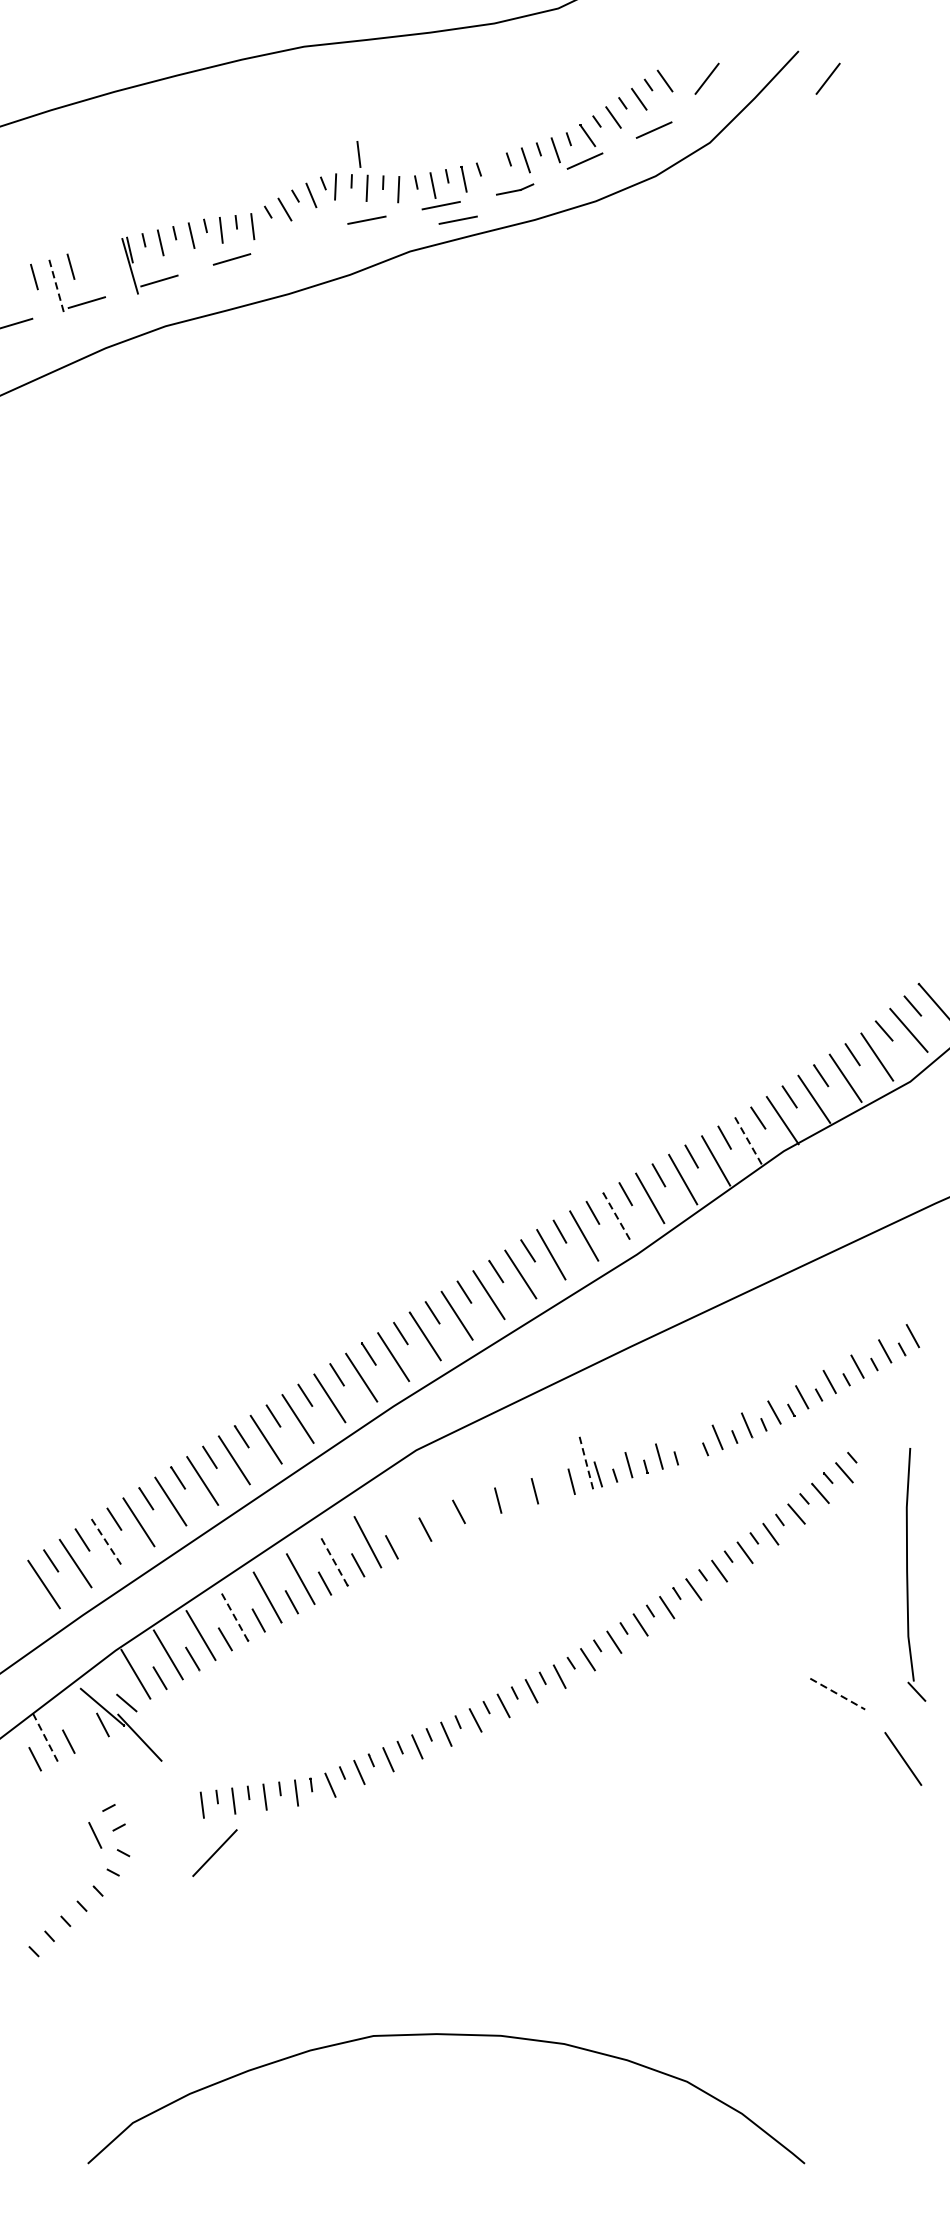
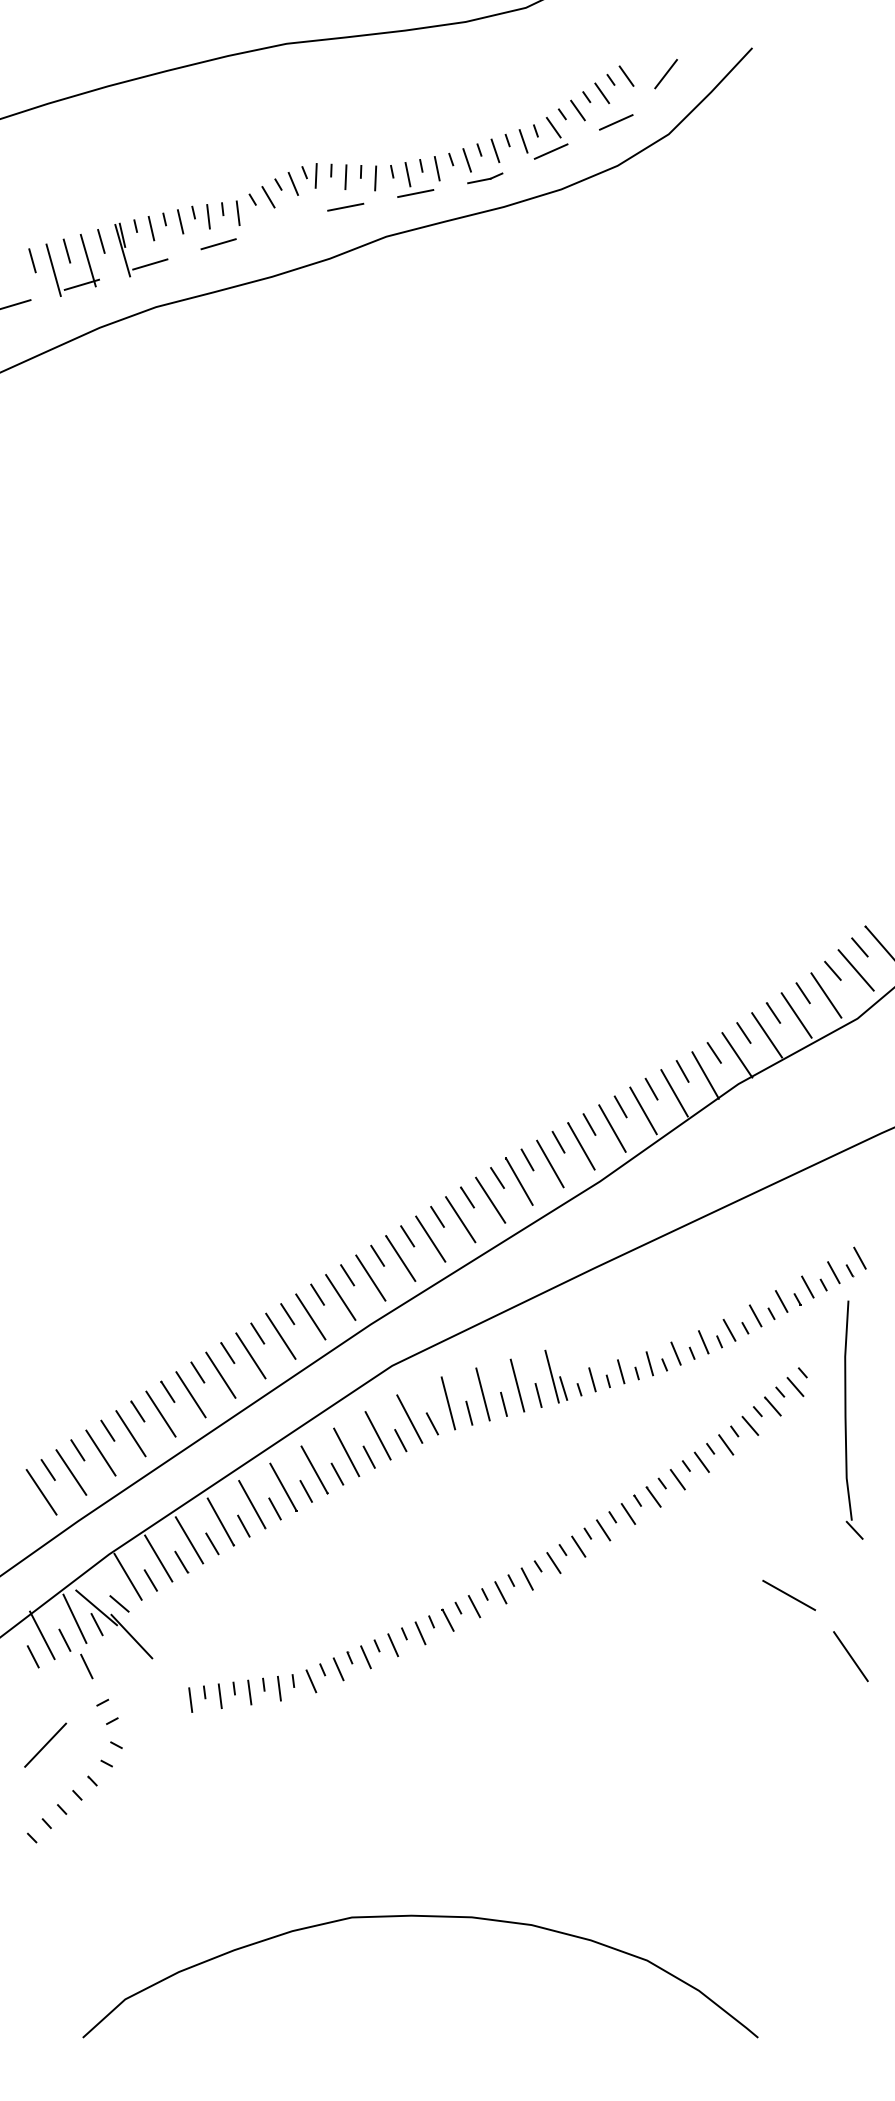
line: (827, 79) -> (779, 74), removed
line: (358, 153) -> (337, 144), removed
line: (495, 170) -> (466, 160), added
line: (458, 219) -> (431, 206), removed
line: (107, 256) -> (101, 241), added
line: (92, 276) -> (87, 260), added
line: (56, 287) -> (53, 270), dashed -> solid
line: (748, 1142) -> (705, 1075), dashed -> solid
line: (617, 1217) -> (581, 1146), dashed -> solid
line: (689, 1447) -> (649, 1363), added
line: (586, 1461) -> (552, 1376), dashed -> solid
line: (549, 1471) -> (517, 1385), added
line: (512, 1480) -> (482, 1394), added
line: (476, 1490) -> (448, 1403), added
line: (434, 1506) -> (409, 1418), added
line: (400, 1524) -> (377, 1435), added
line: (106, 1543) -> (100, 1453), dashed -> solid
line: (333, 1560) -> (314, 1469), dashed -> solid
part: (908, 1574) -> (846, 1419), moved
line: (233, 1615) -> (220, 1521), dashed -> solid
line: (838, 1694) -> (789, 1595), dashed -> solid
line: (78, 1718) -> (74, 1618), added
line: (45, 1736) -> (42, 1635), dashed -> solid
line: (94, 1835) -> (86, 1666), moved
line: (214, 1852) -> (45, 1744), moved

